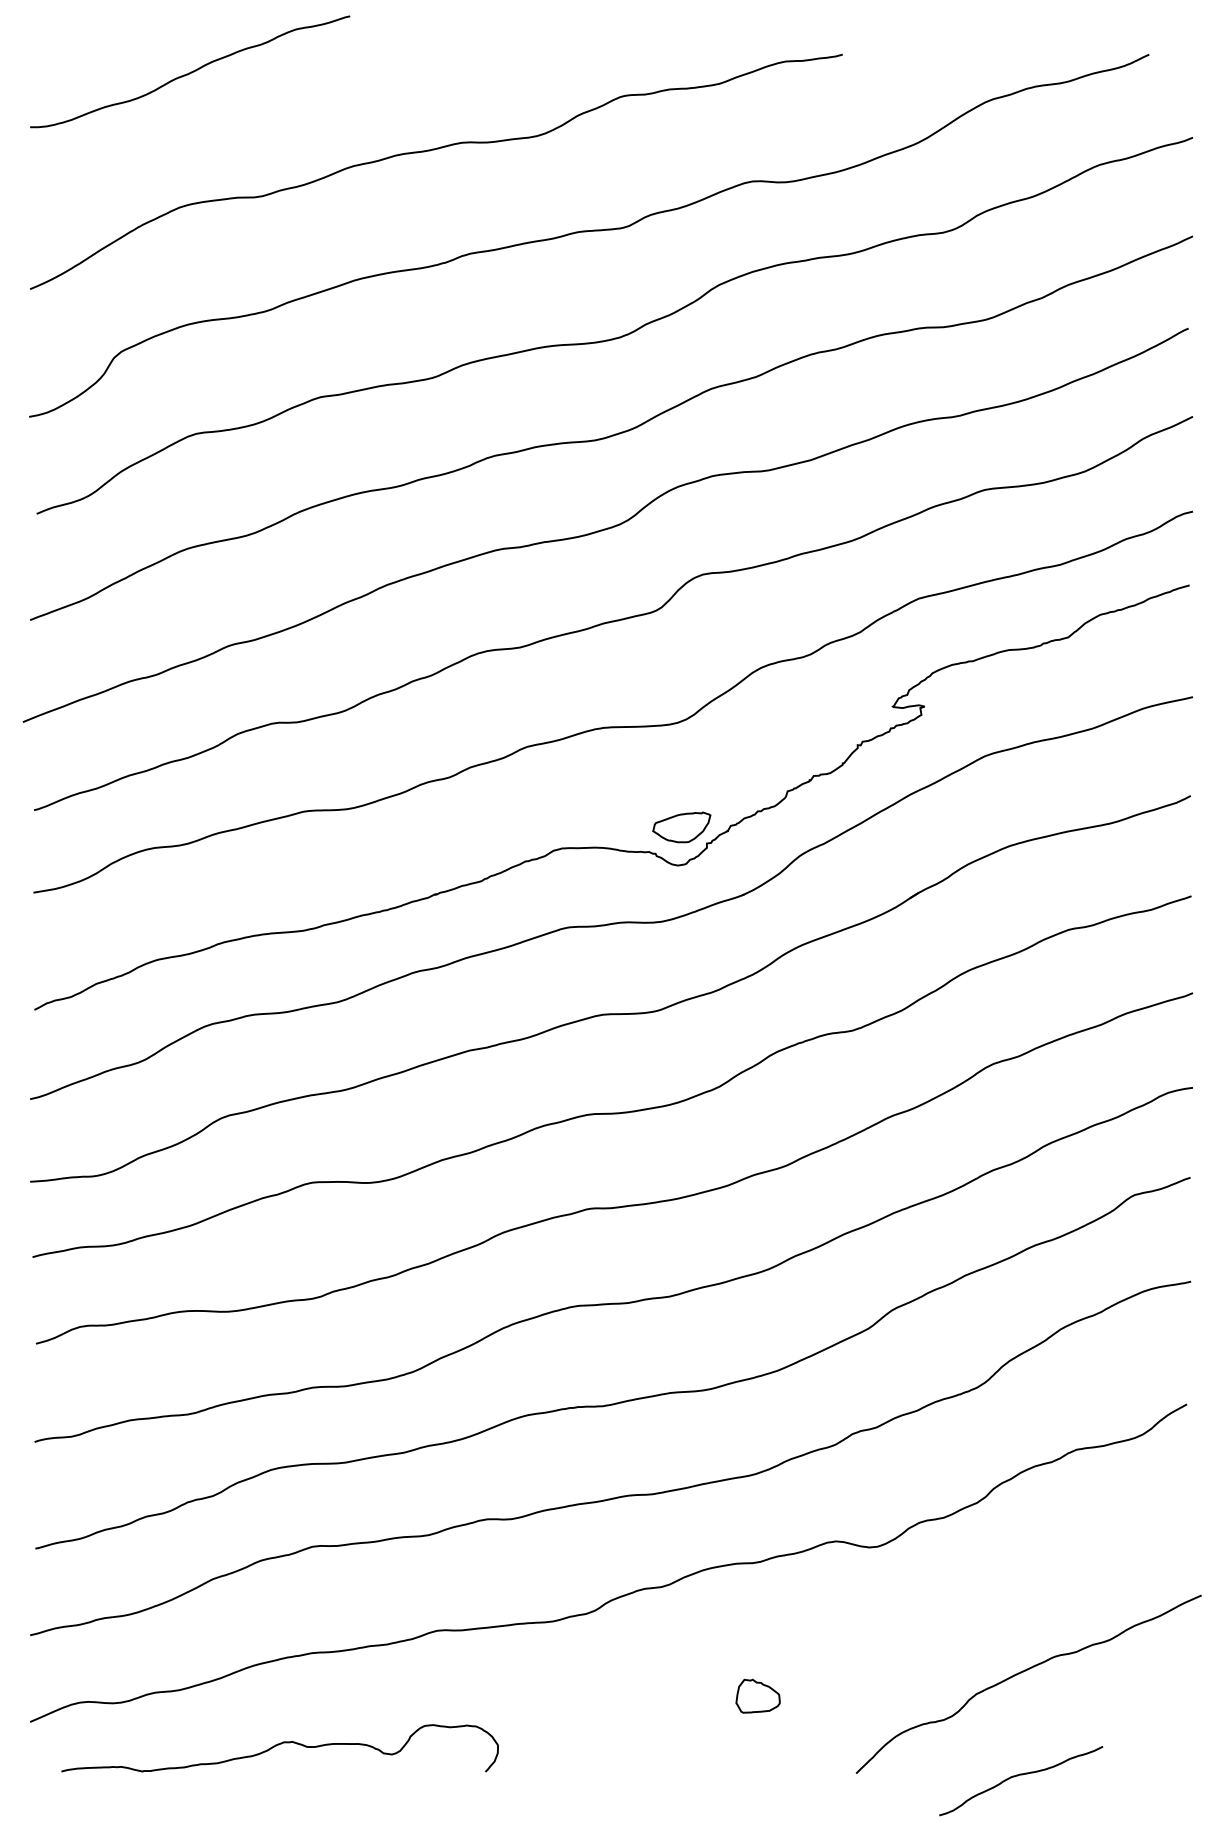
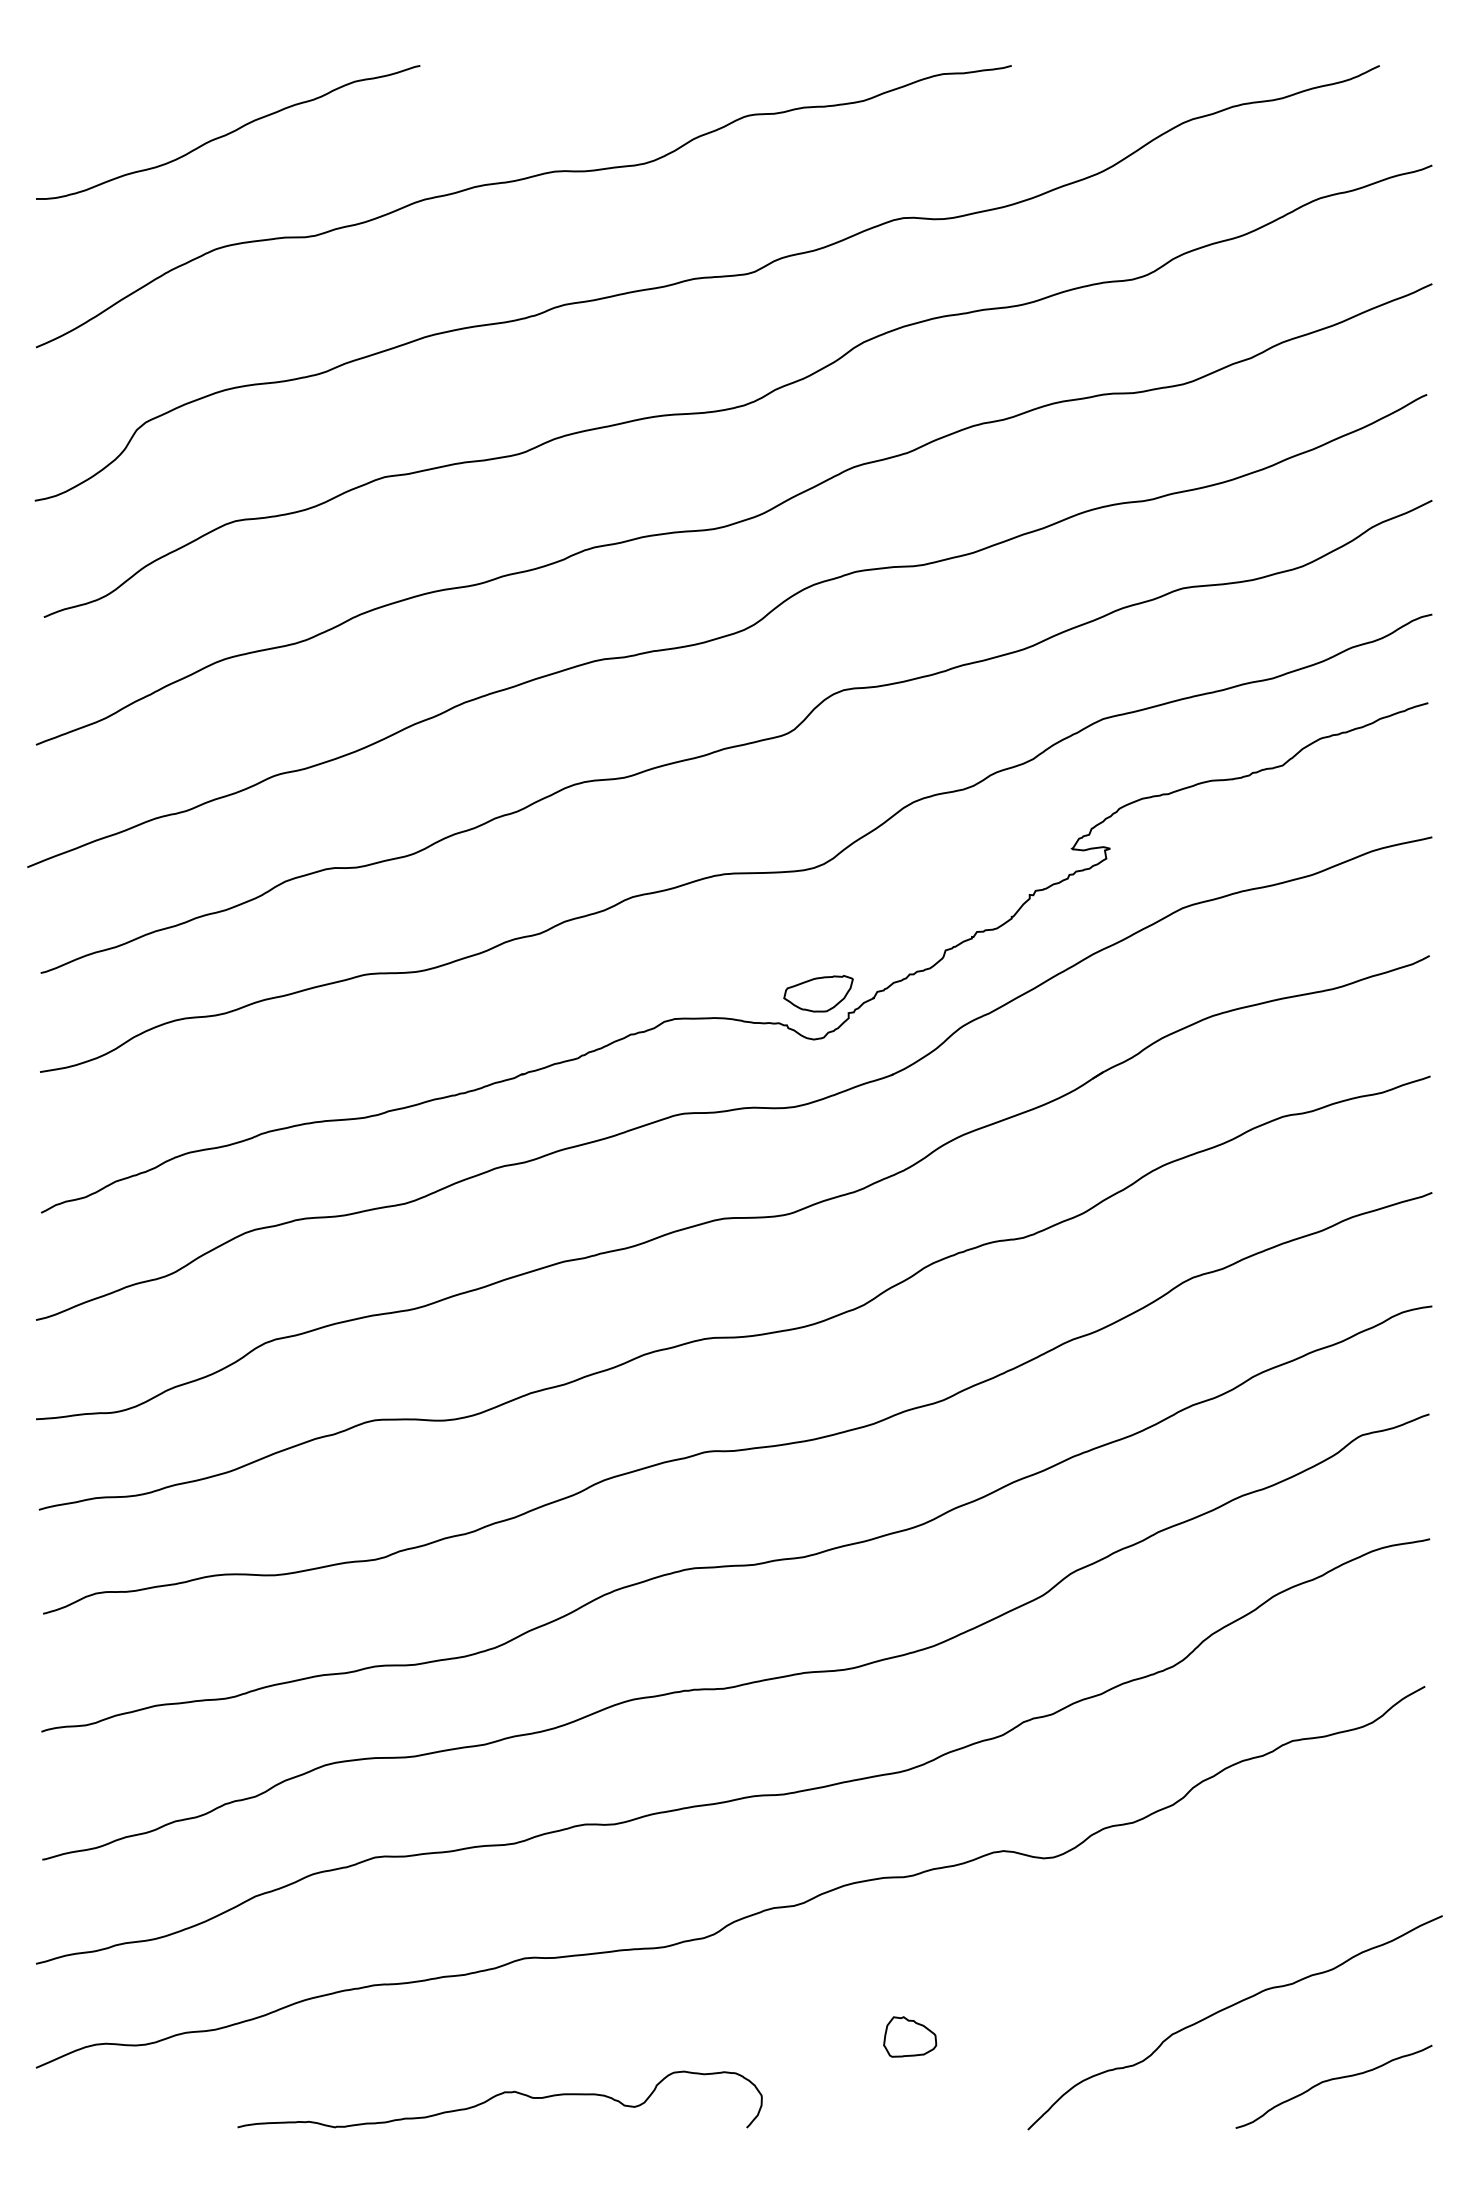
curve: (190, 71) -> (228, 132), moved
curve: (277, 1745) -> (497, 2096), moved
curve: (1019, 1775) -> (1332, 2080), moved

